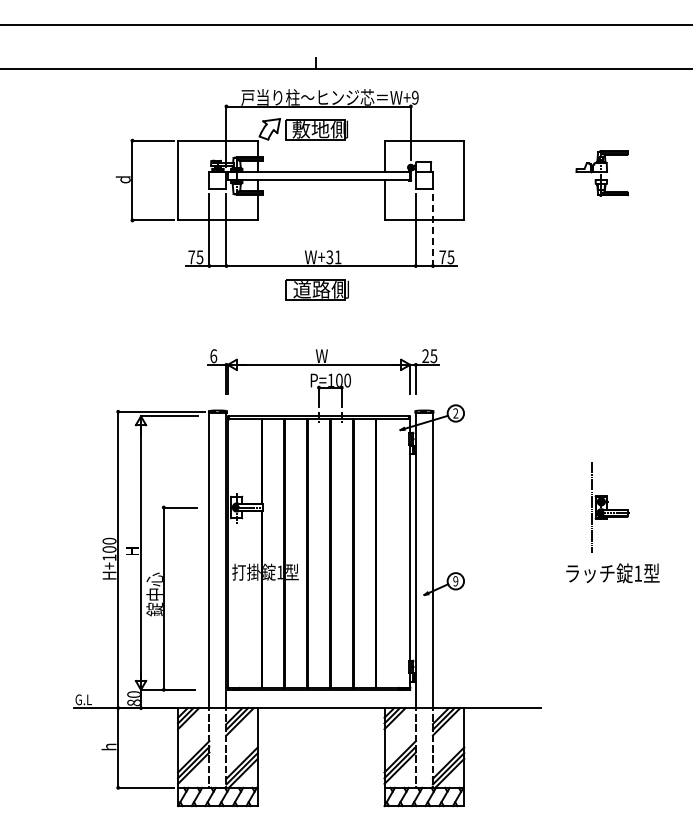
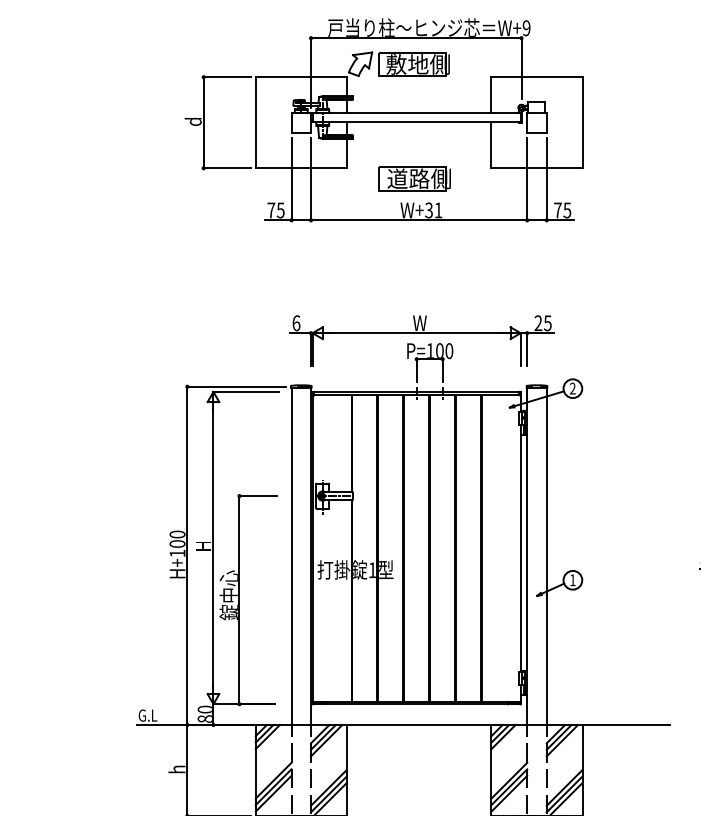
line: (432, 230) -> (546, 179), dashed -> solid
part: (316, 289) -> (413, 178), moved
text: (455, 581) -> (572, 580), 9 -> 1

